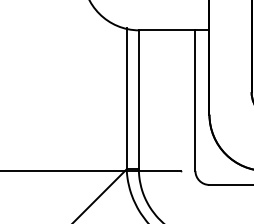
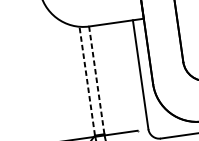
line: (126, 98) -> (87, 80), solid -> dashed
line: (138, 99) -> (96, 80), solid -> dashed

